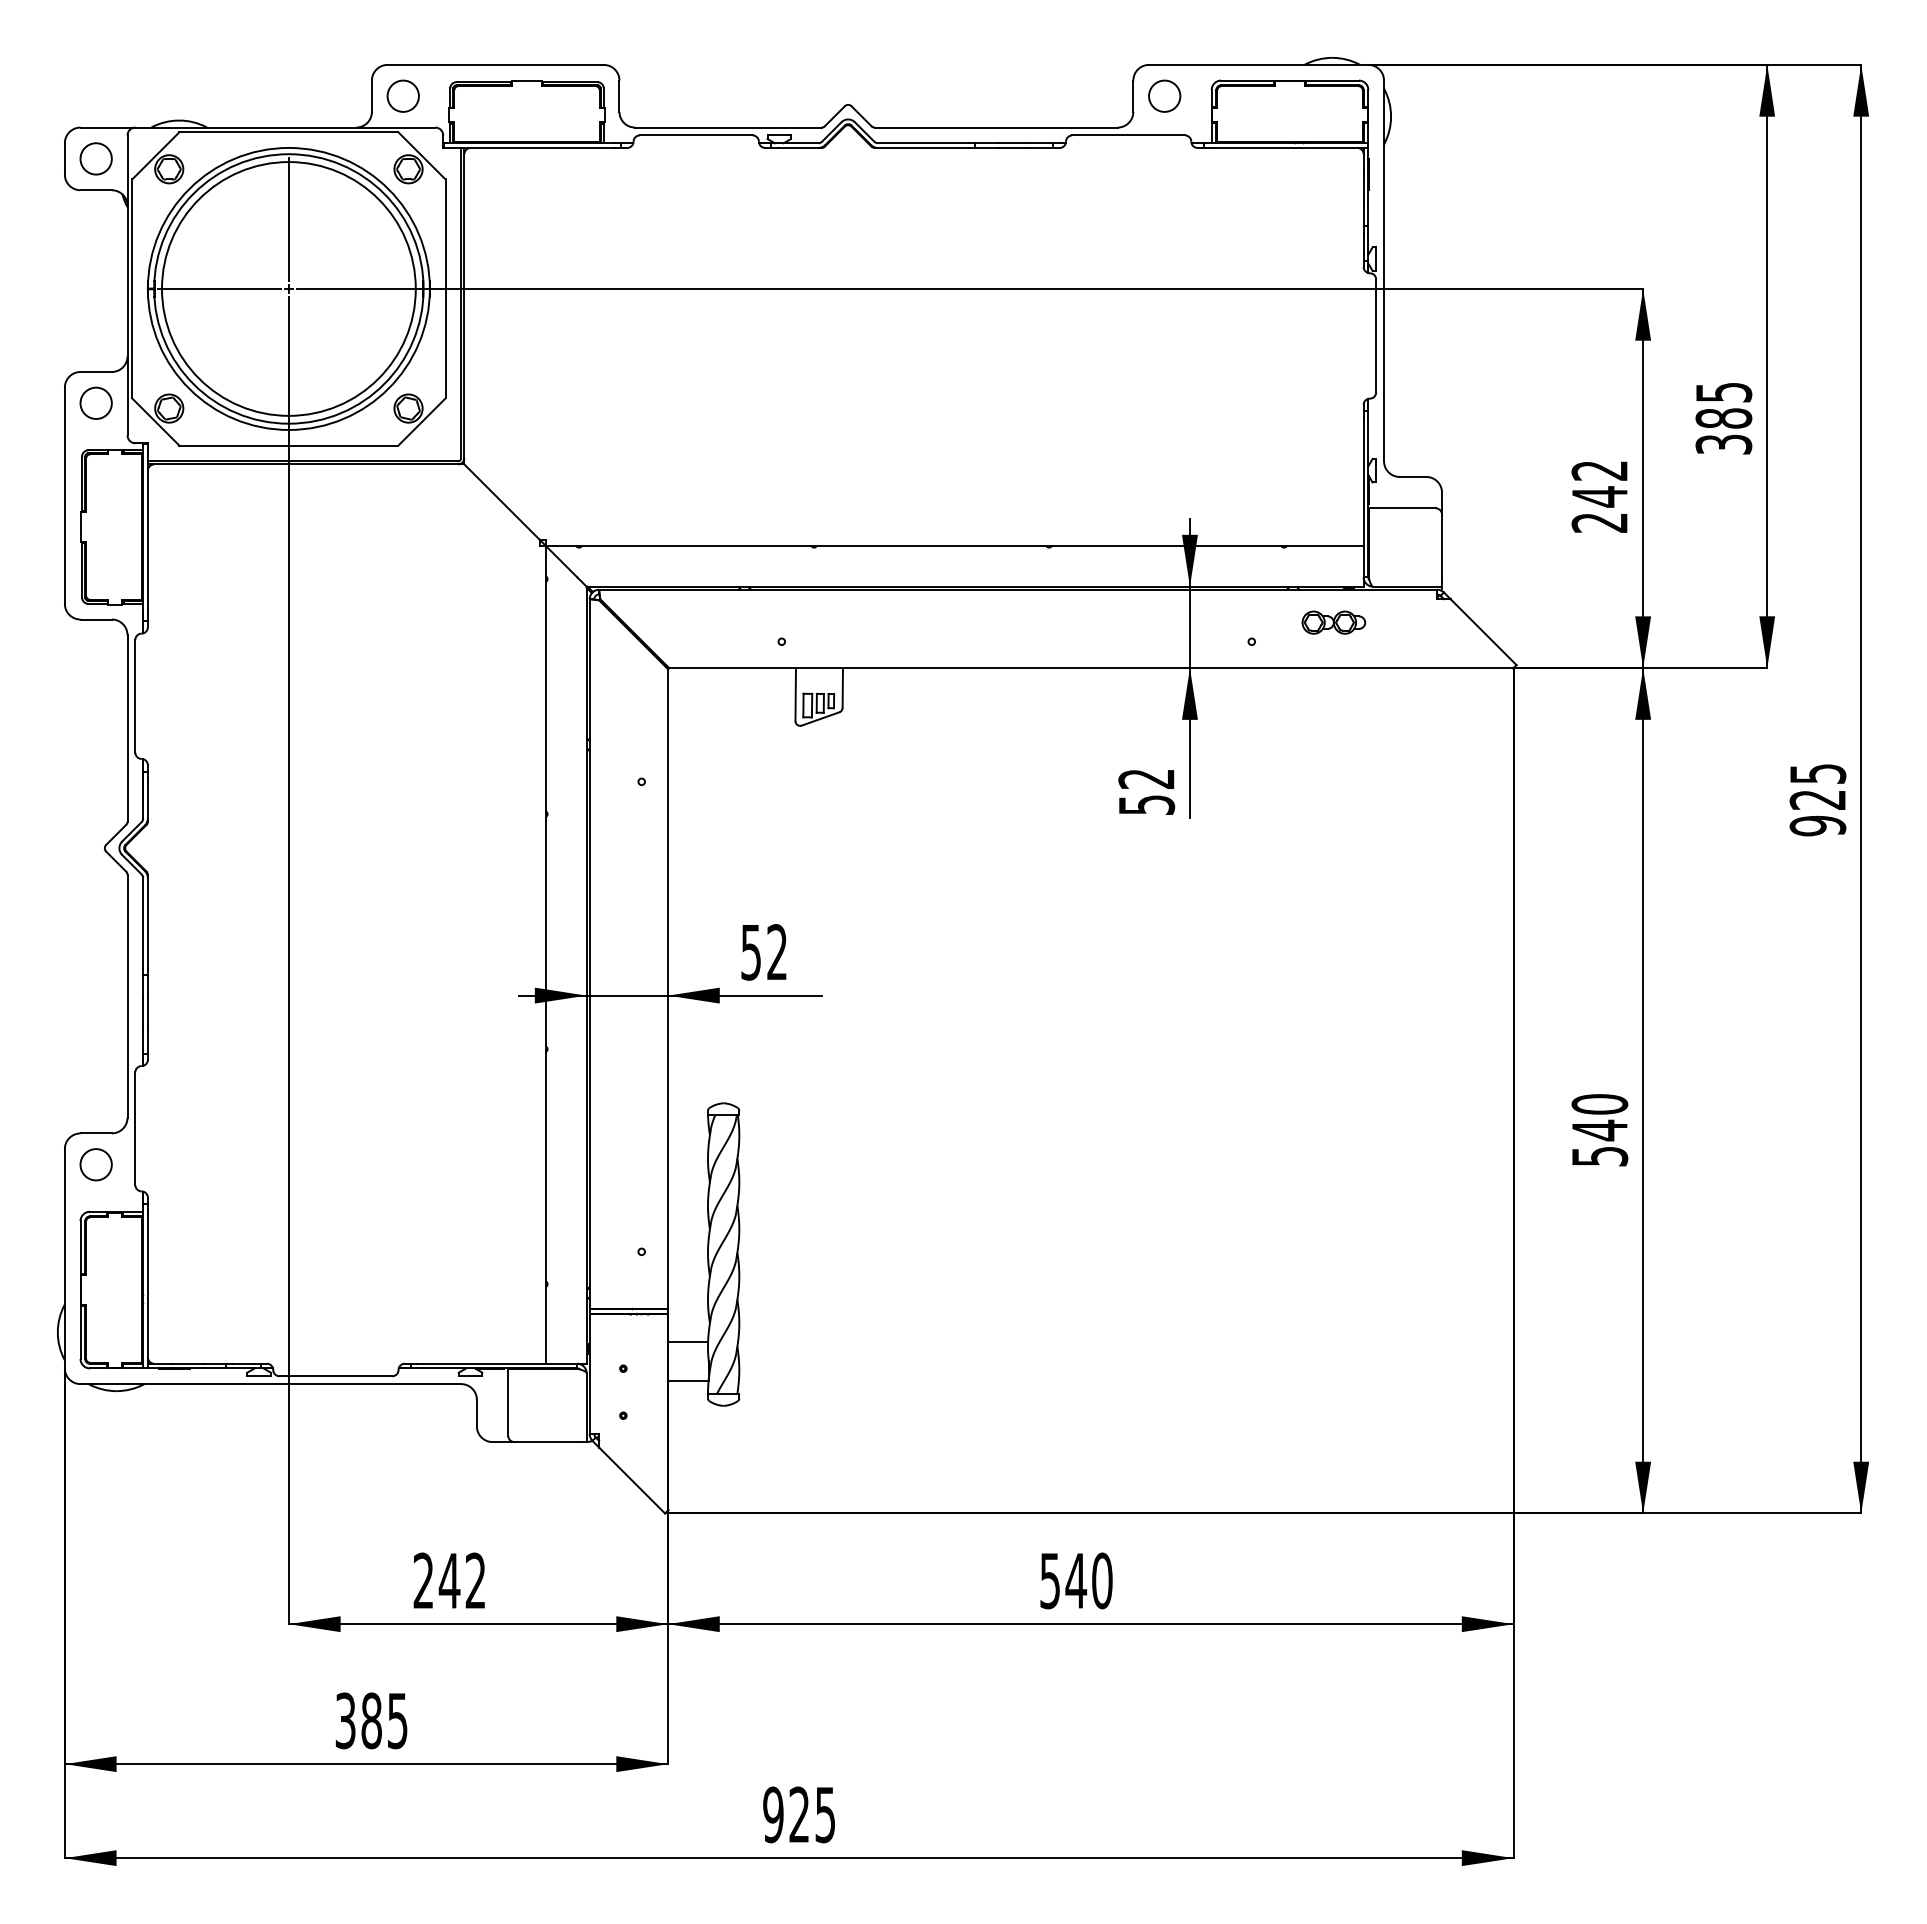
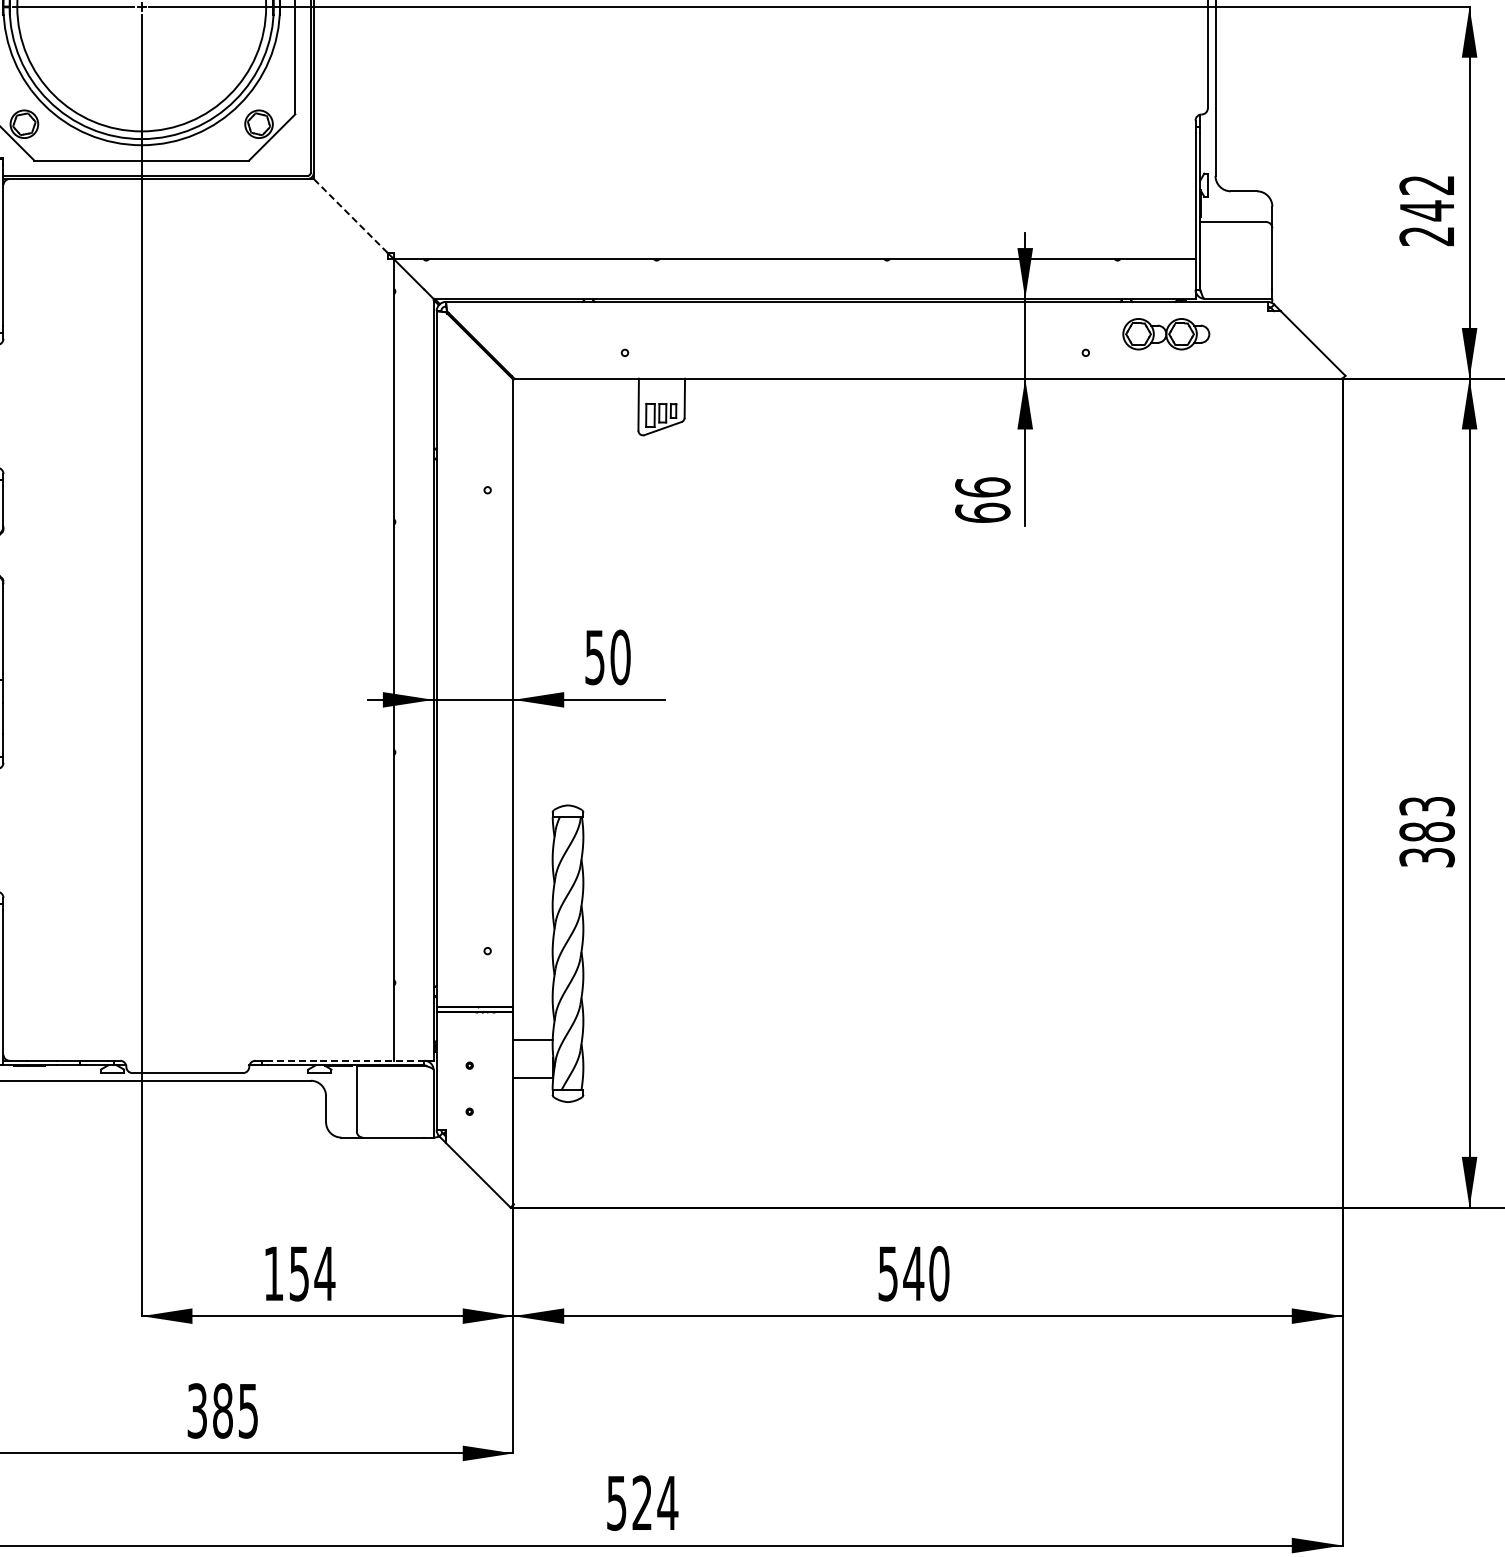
line: (501, 501) -> (350, 215), solid -> dashed
part: (1333, 622) -> (1165, 334), size x1.4
text: (1146, 791) -> (982, 499), 52 -> 66
text: (777, 952) -> (620, 657), 52 -> 50
text: (1599, 1129) -> (1426, 831), 540 -> 383
line: (497, 1363) -> (346, 1060), solid -> dashed
text: (449, 1580) -> (299, 1273), 242 -> 154
text: (799, 1814) -> (642, 1502), 925 -> 524

